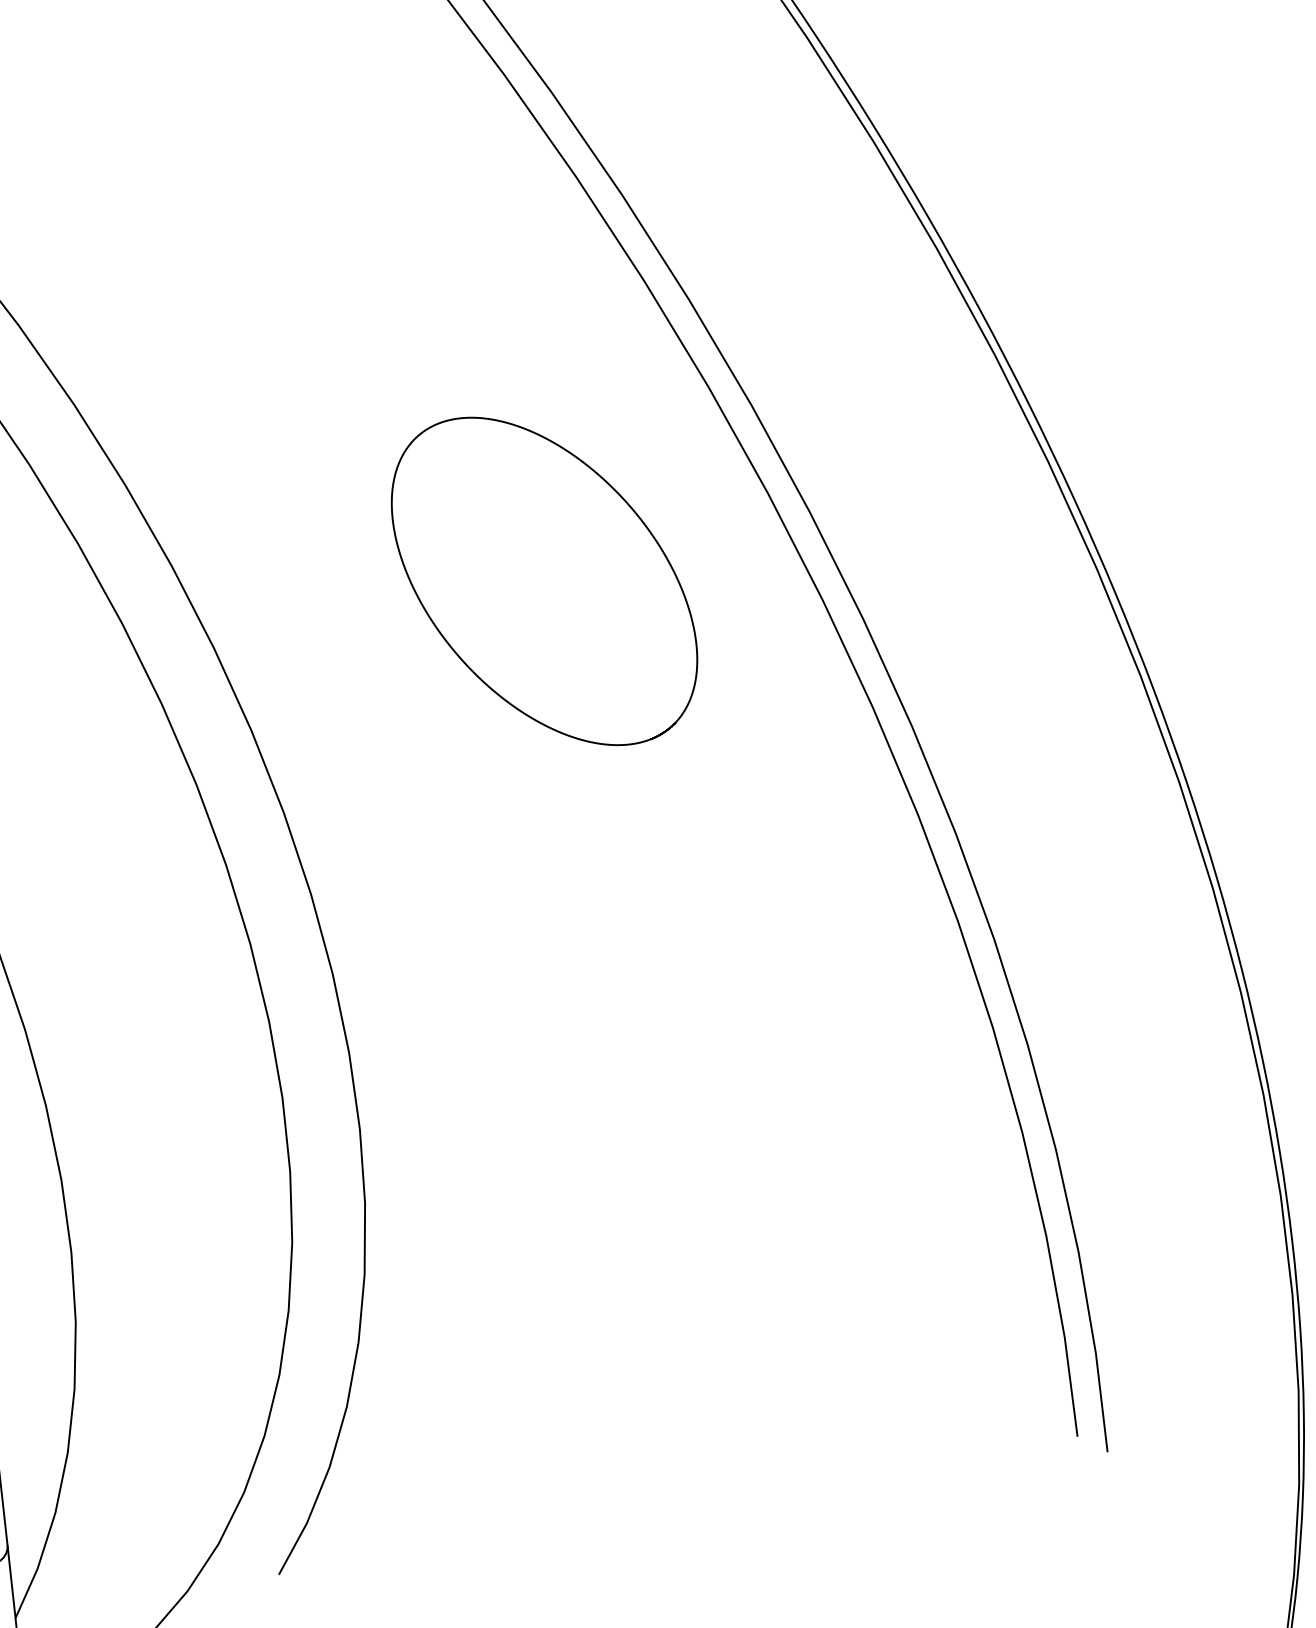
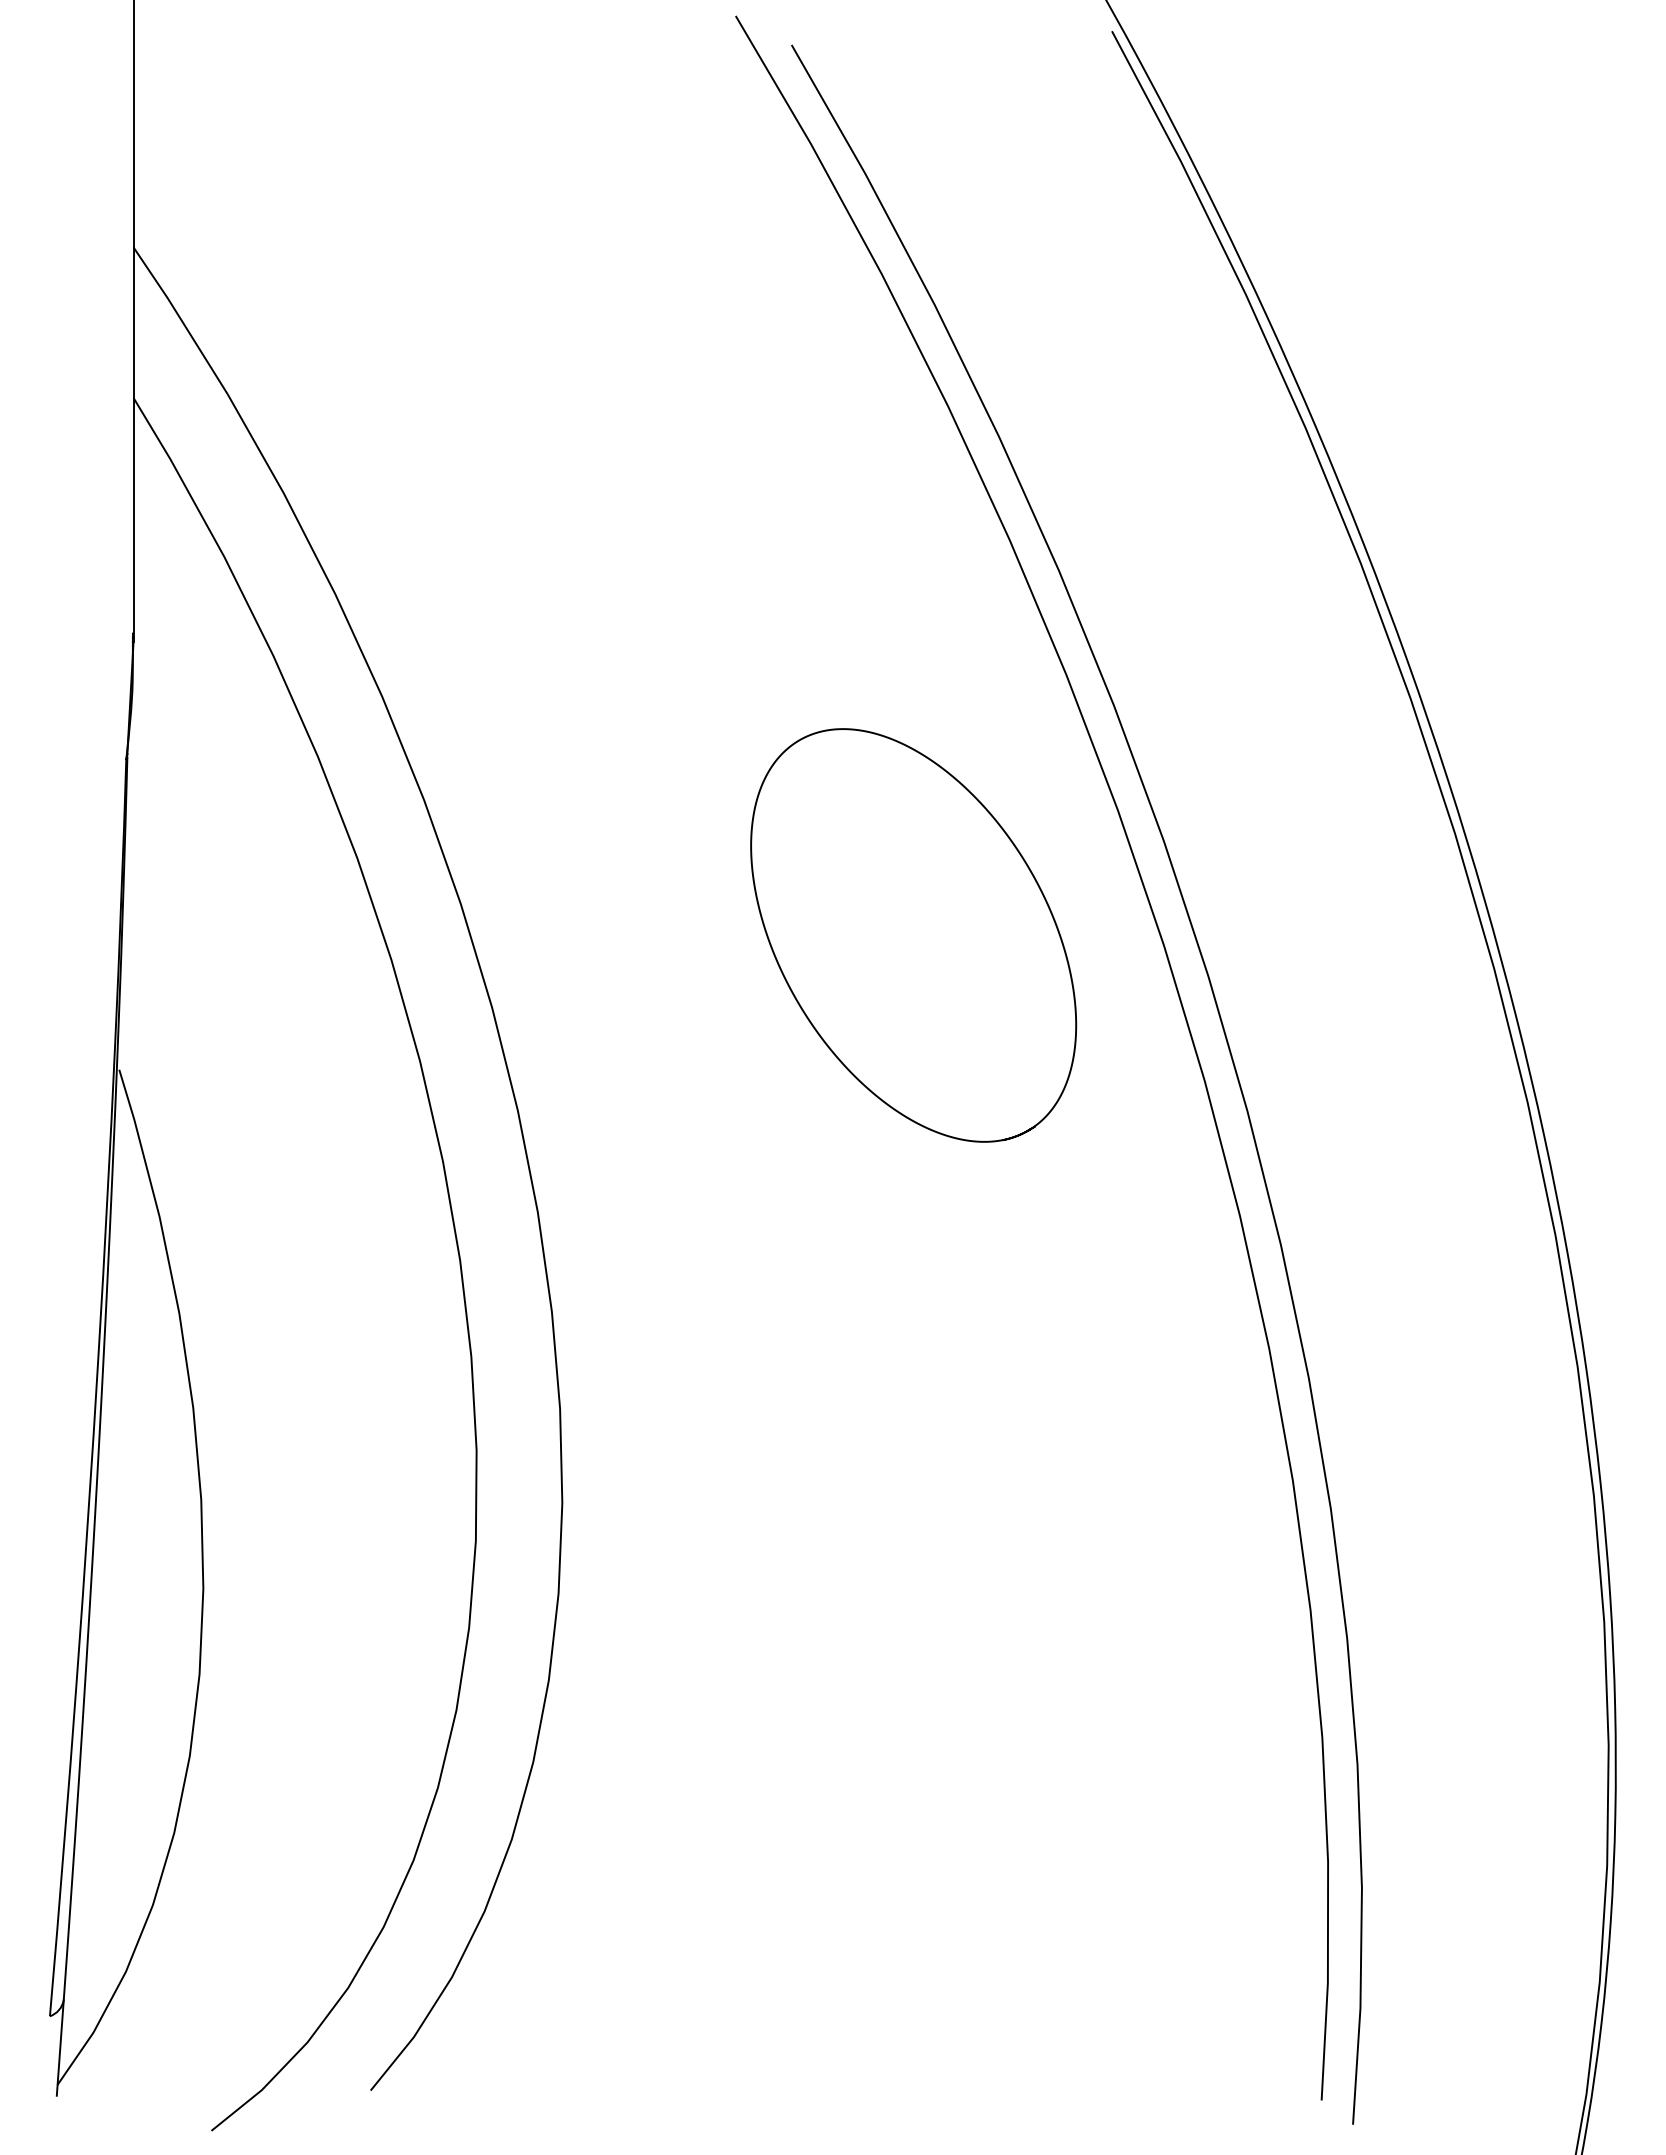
curve: (459, 655) -> (799, 1002), moved

